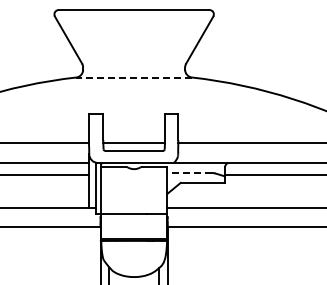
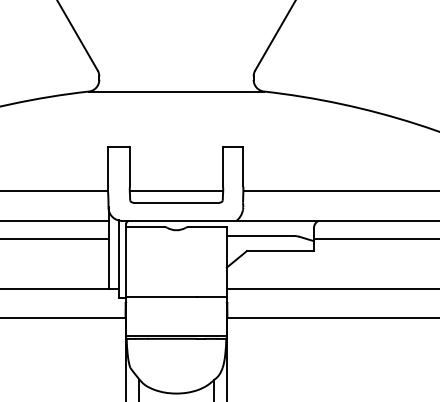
line: (134, 77) -> (177, 91), dashed -> solid
line: (189, 172) -> (260, 235), dashed -> solid

